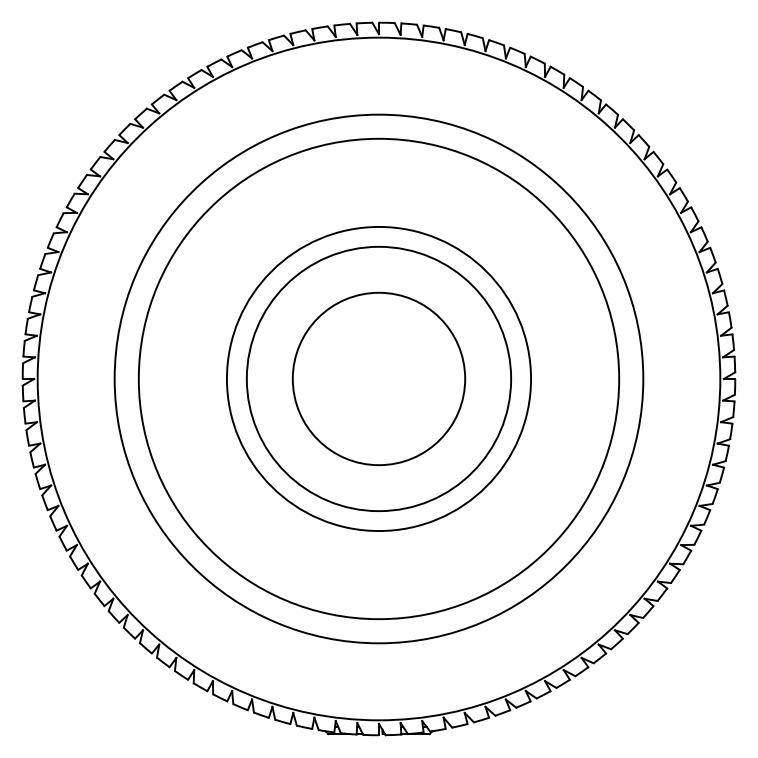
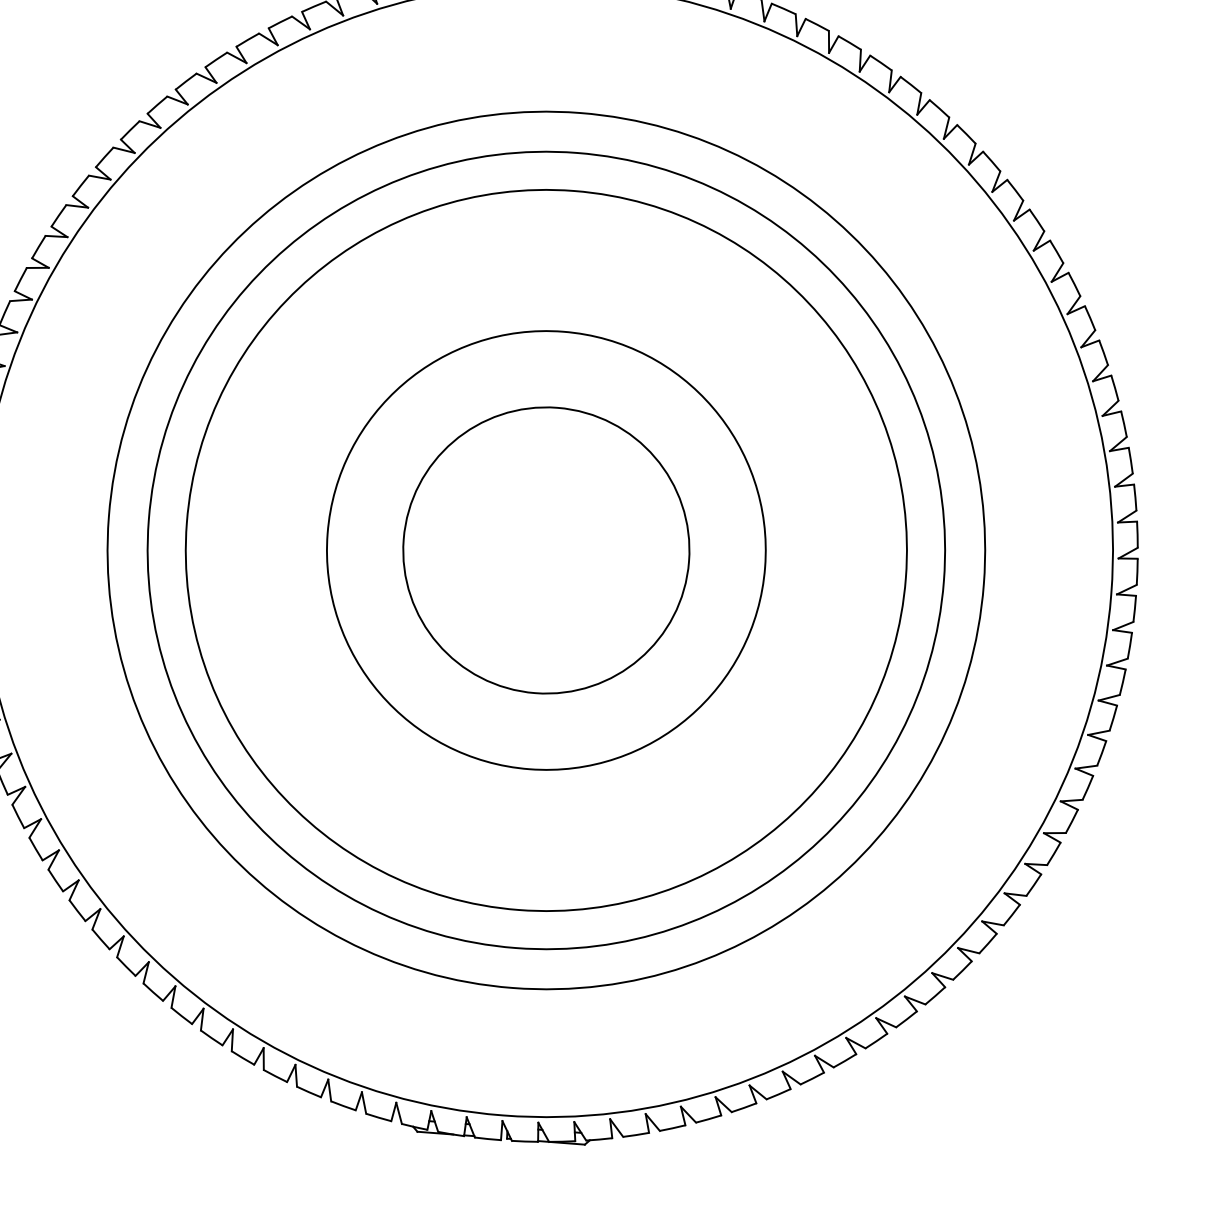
circle: (378, 378) -> (545, 549), size x1.43

